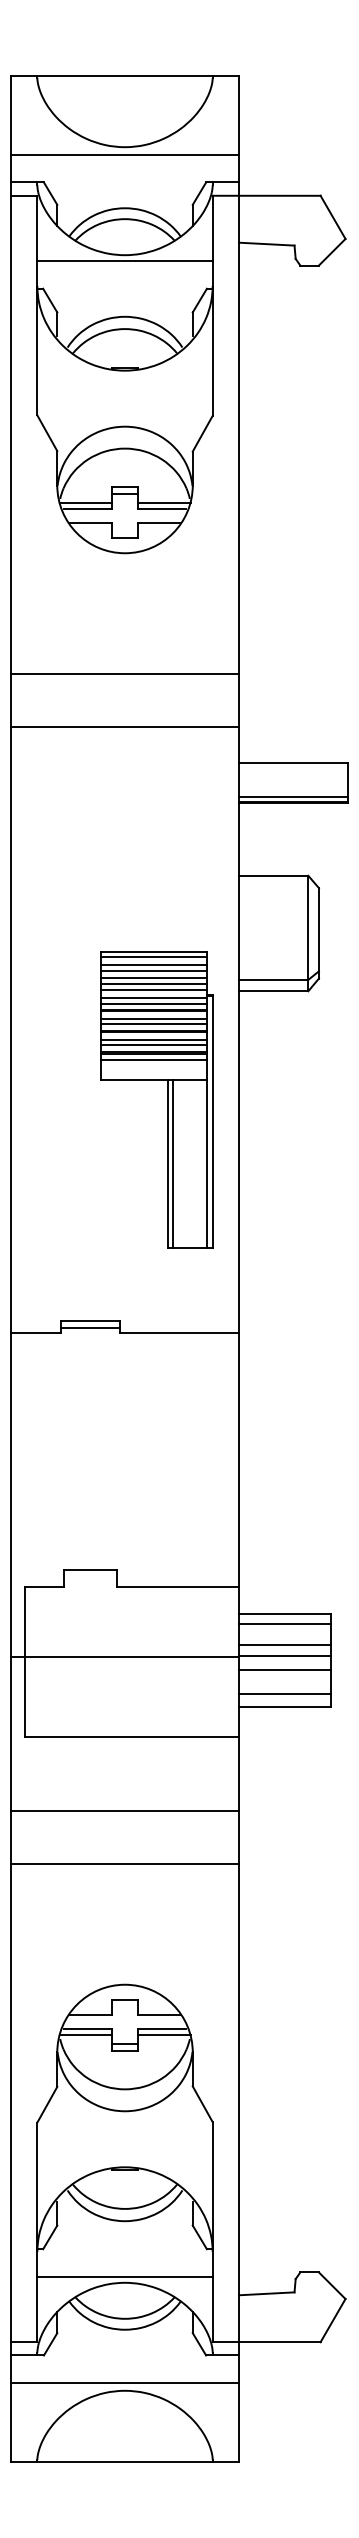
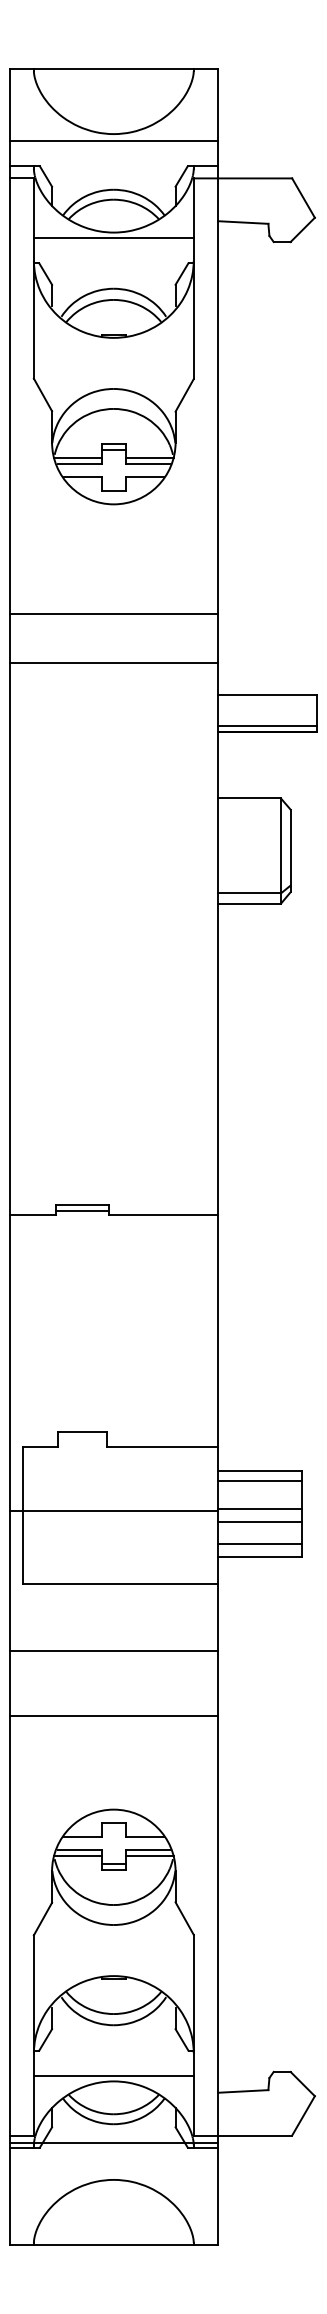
part: (167, 1099) -> (152, 1002), removed
line: (284, 1644) -> (259, 1499), removed
line: (124, 1863) -> (113, 1715), moved
line: (124, 2382) -> (113, 2142), moved

